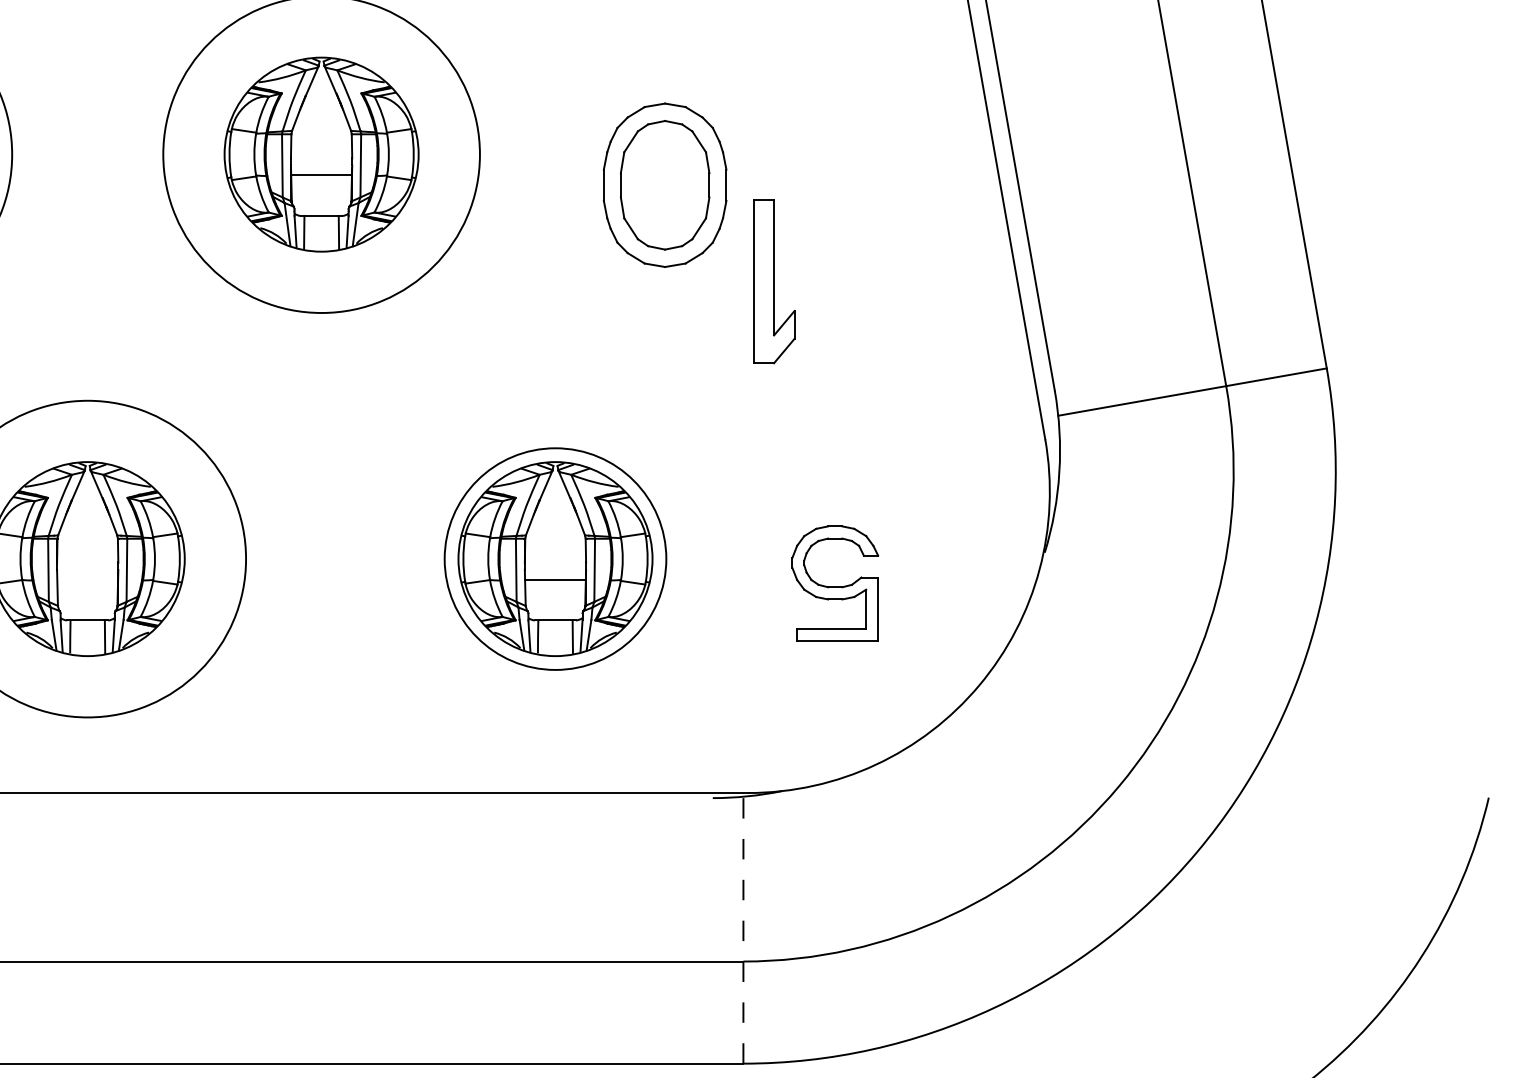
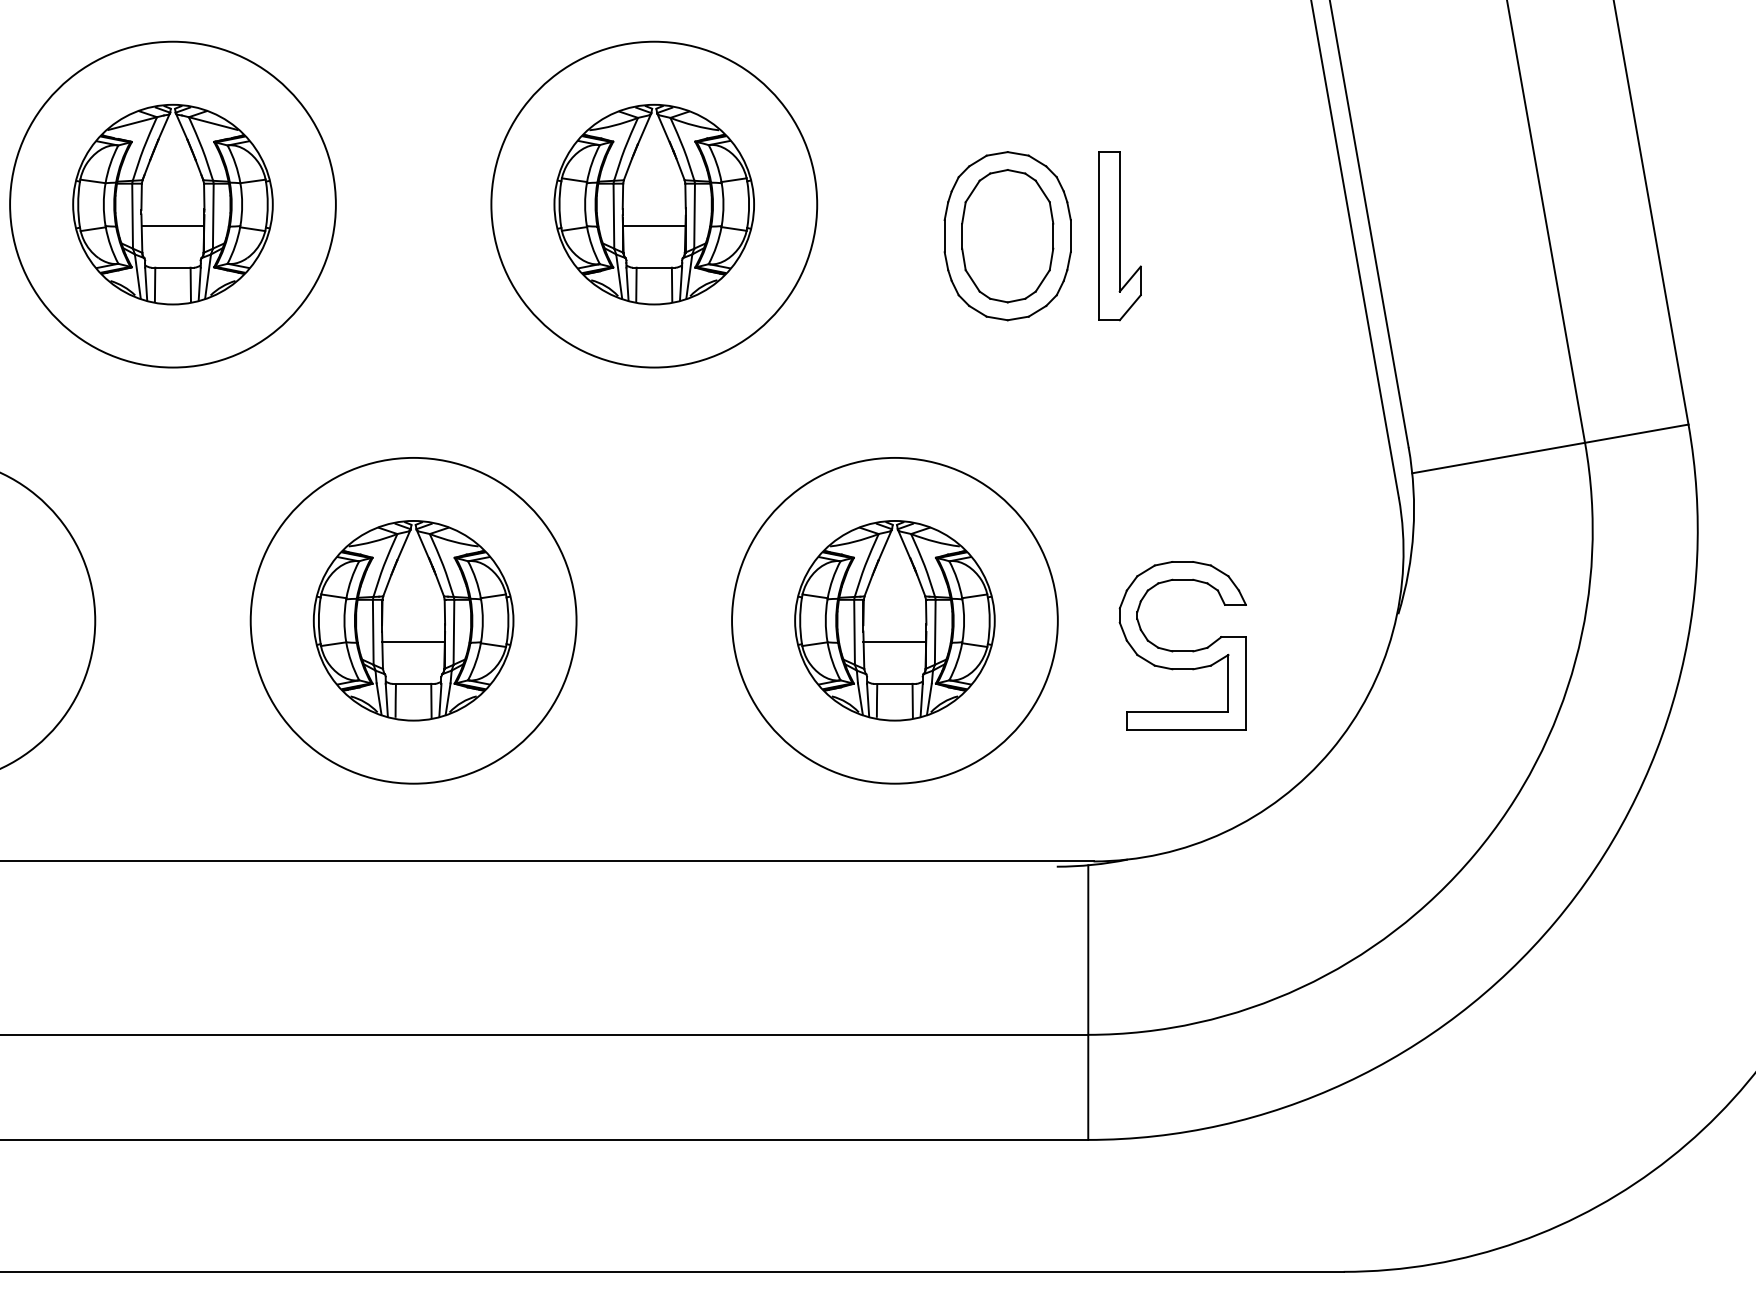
part: (773, 281) -> (1119, 236), moved
circle: (555, 558) -> (894, 620), size x1.43
line: (87, 579) -> (413, 641), added
part: (834, 583) -> (1182, 645), size x1.43
line: (743, 930) -> (1088, 1002), dashed -> solid

